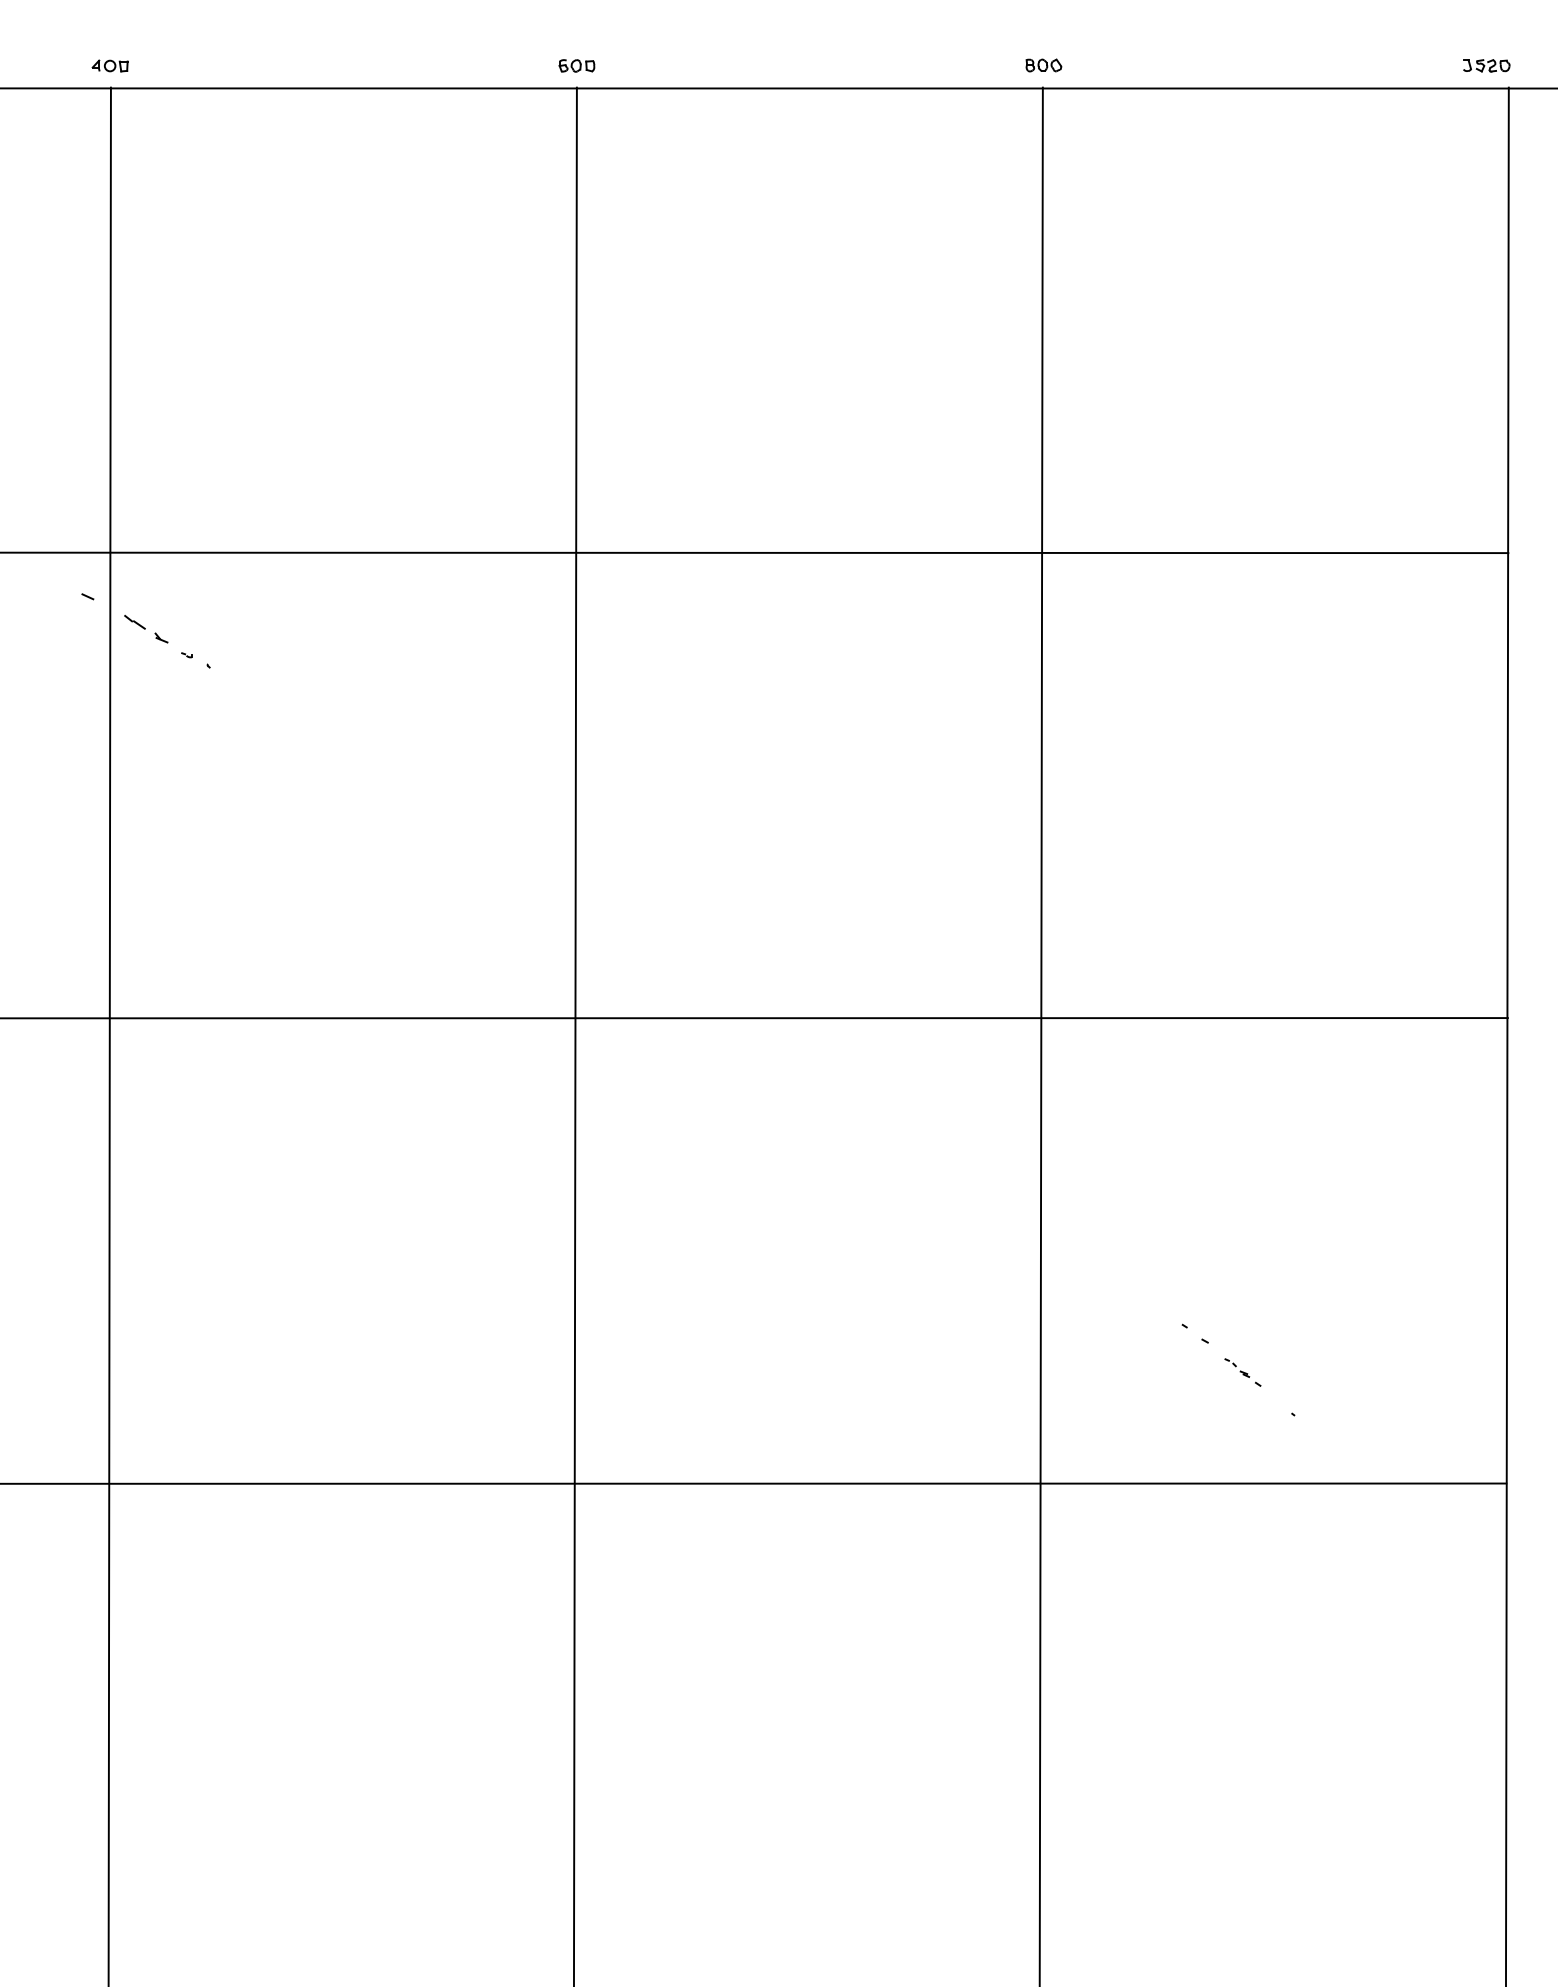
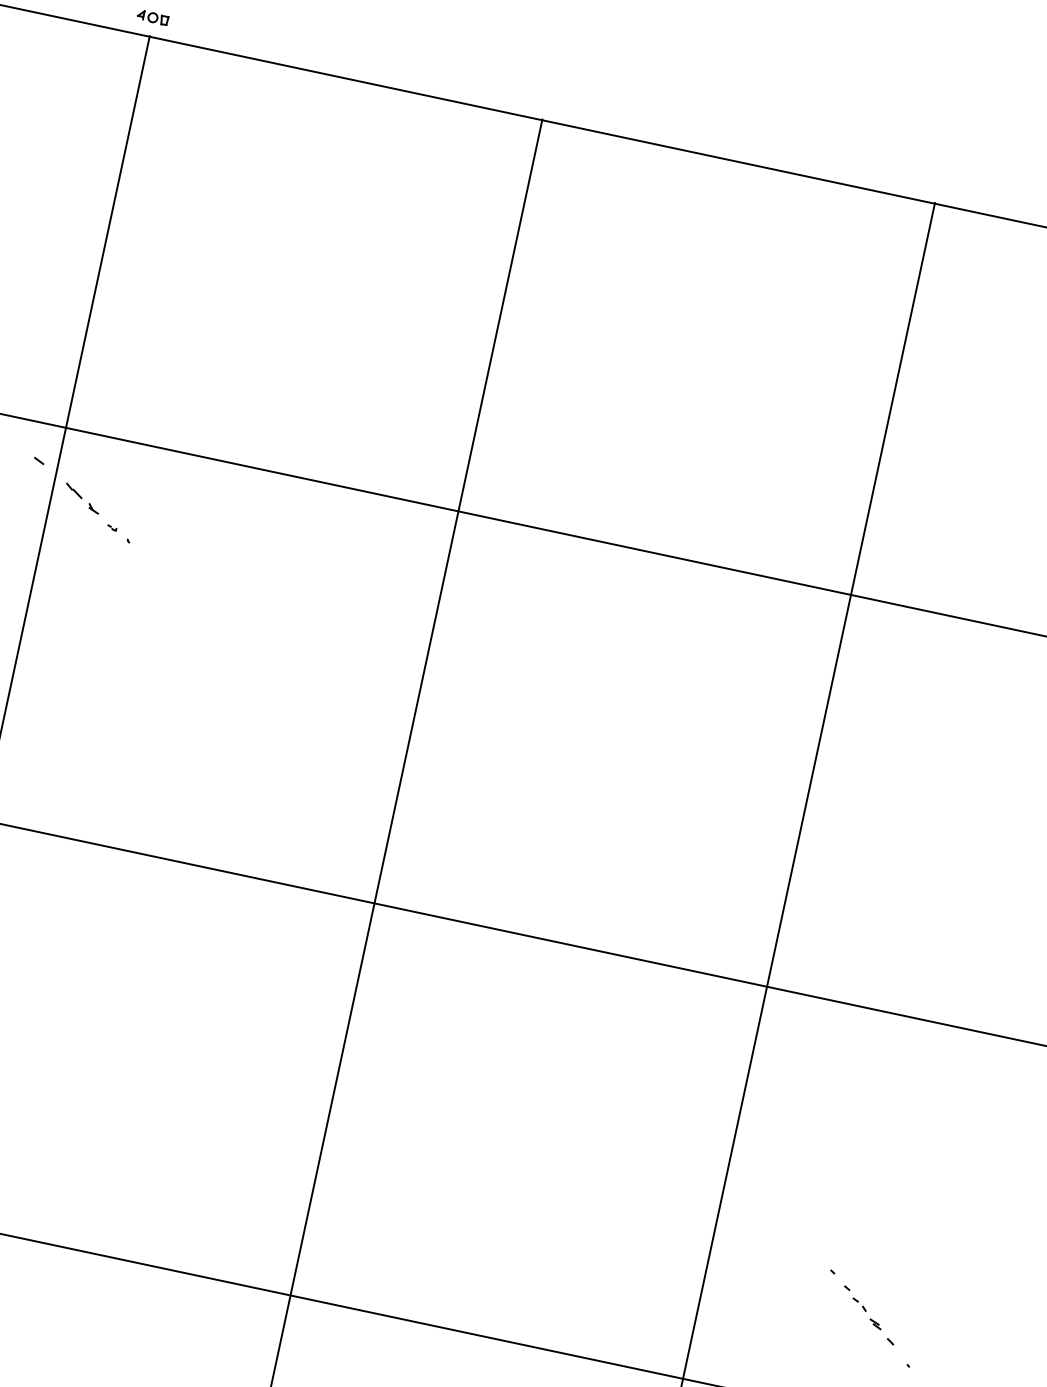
part: (576, 65) -> (546, 100), removed
part: (1043, 65) -> (939, 184), removed
part: (1242, 1372) -> (873, 1321), size x1.6

